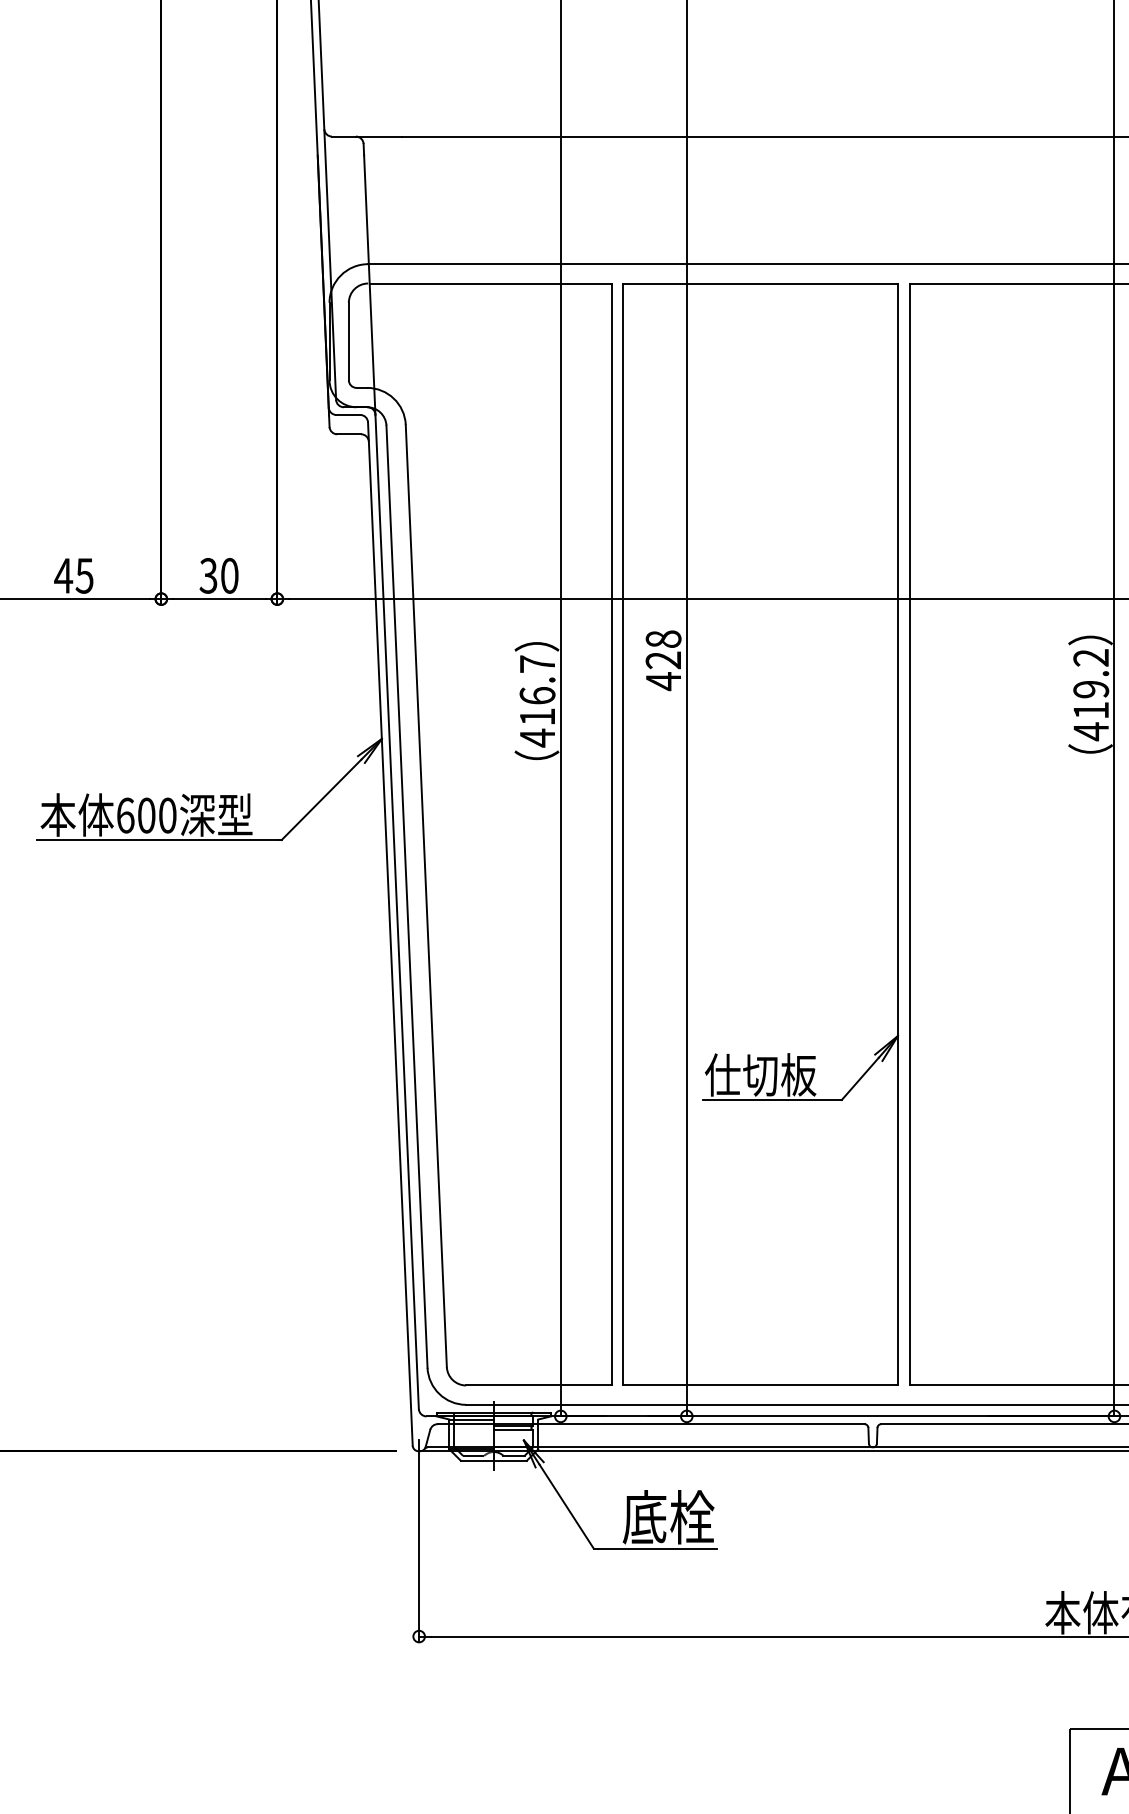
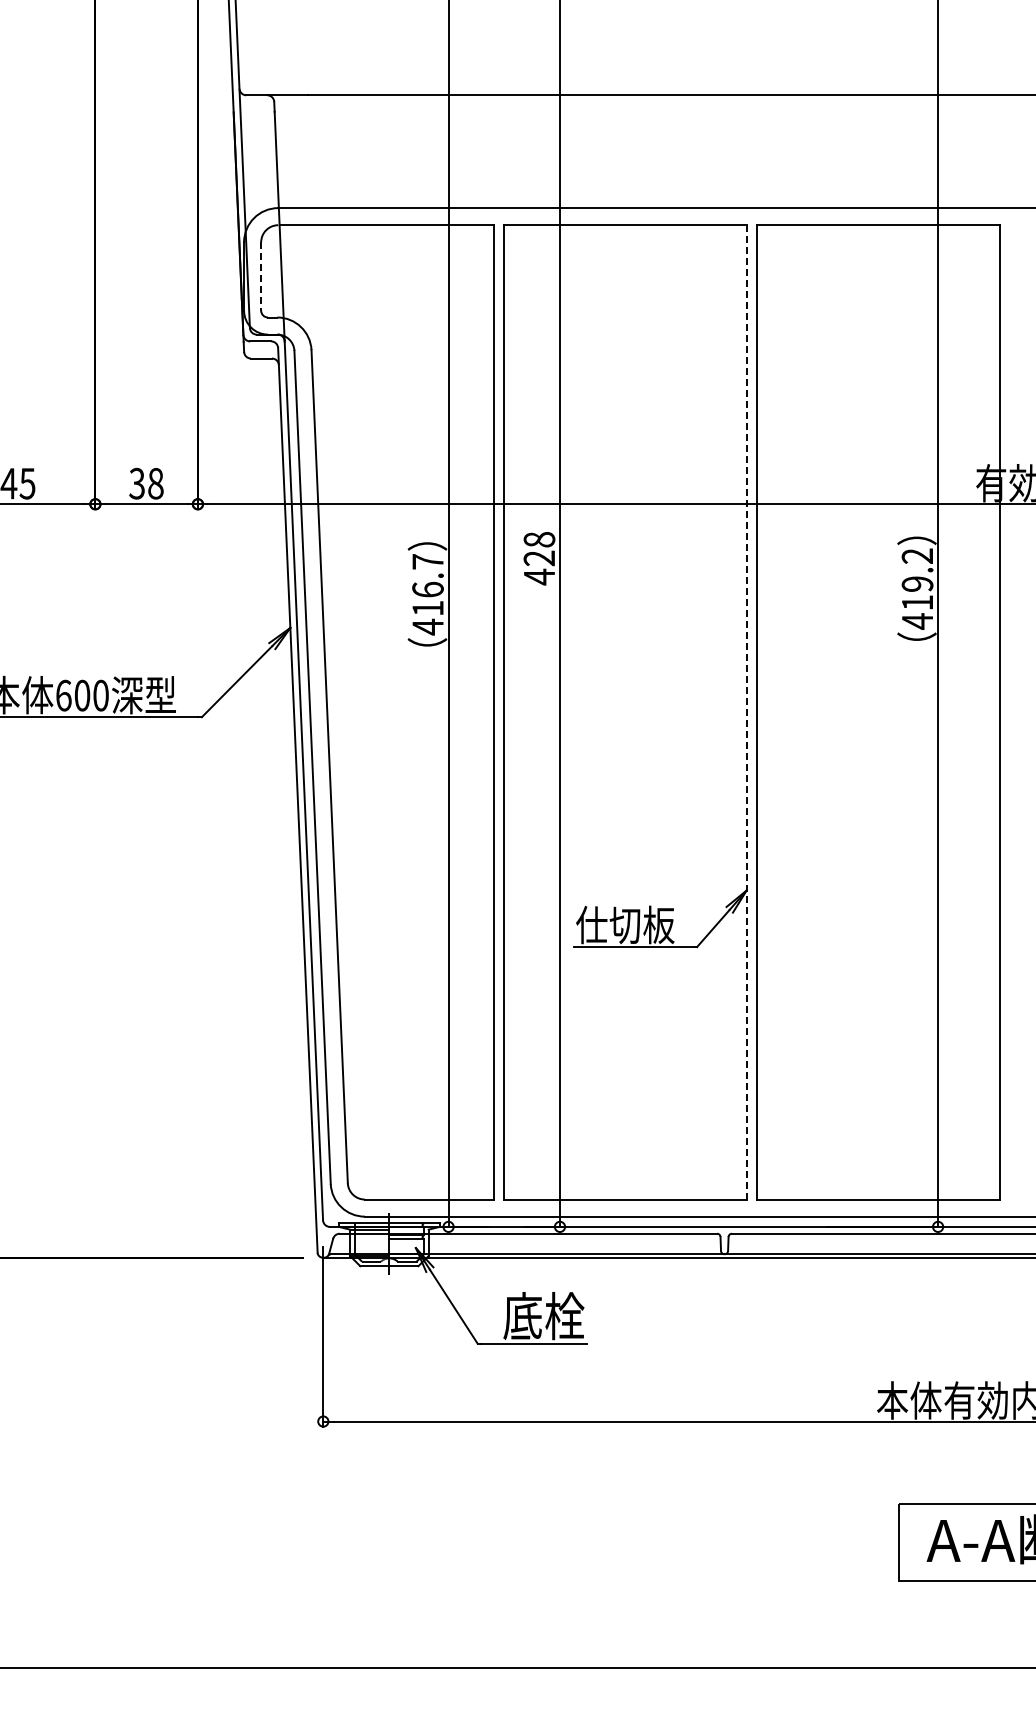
line: (349, 341) -> (261, 276), solid -> dashed
text: (229, 575) -> (155, 483), 30 -> 38
line: (897, 834) -> (746, 712), solid -> dashed

